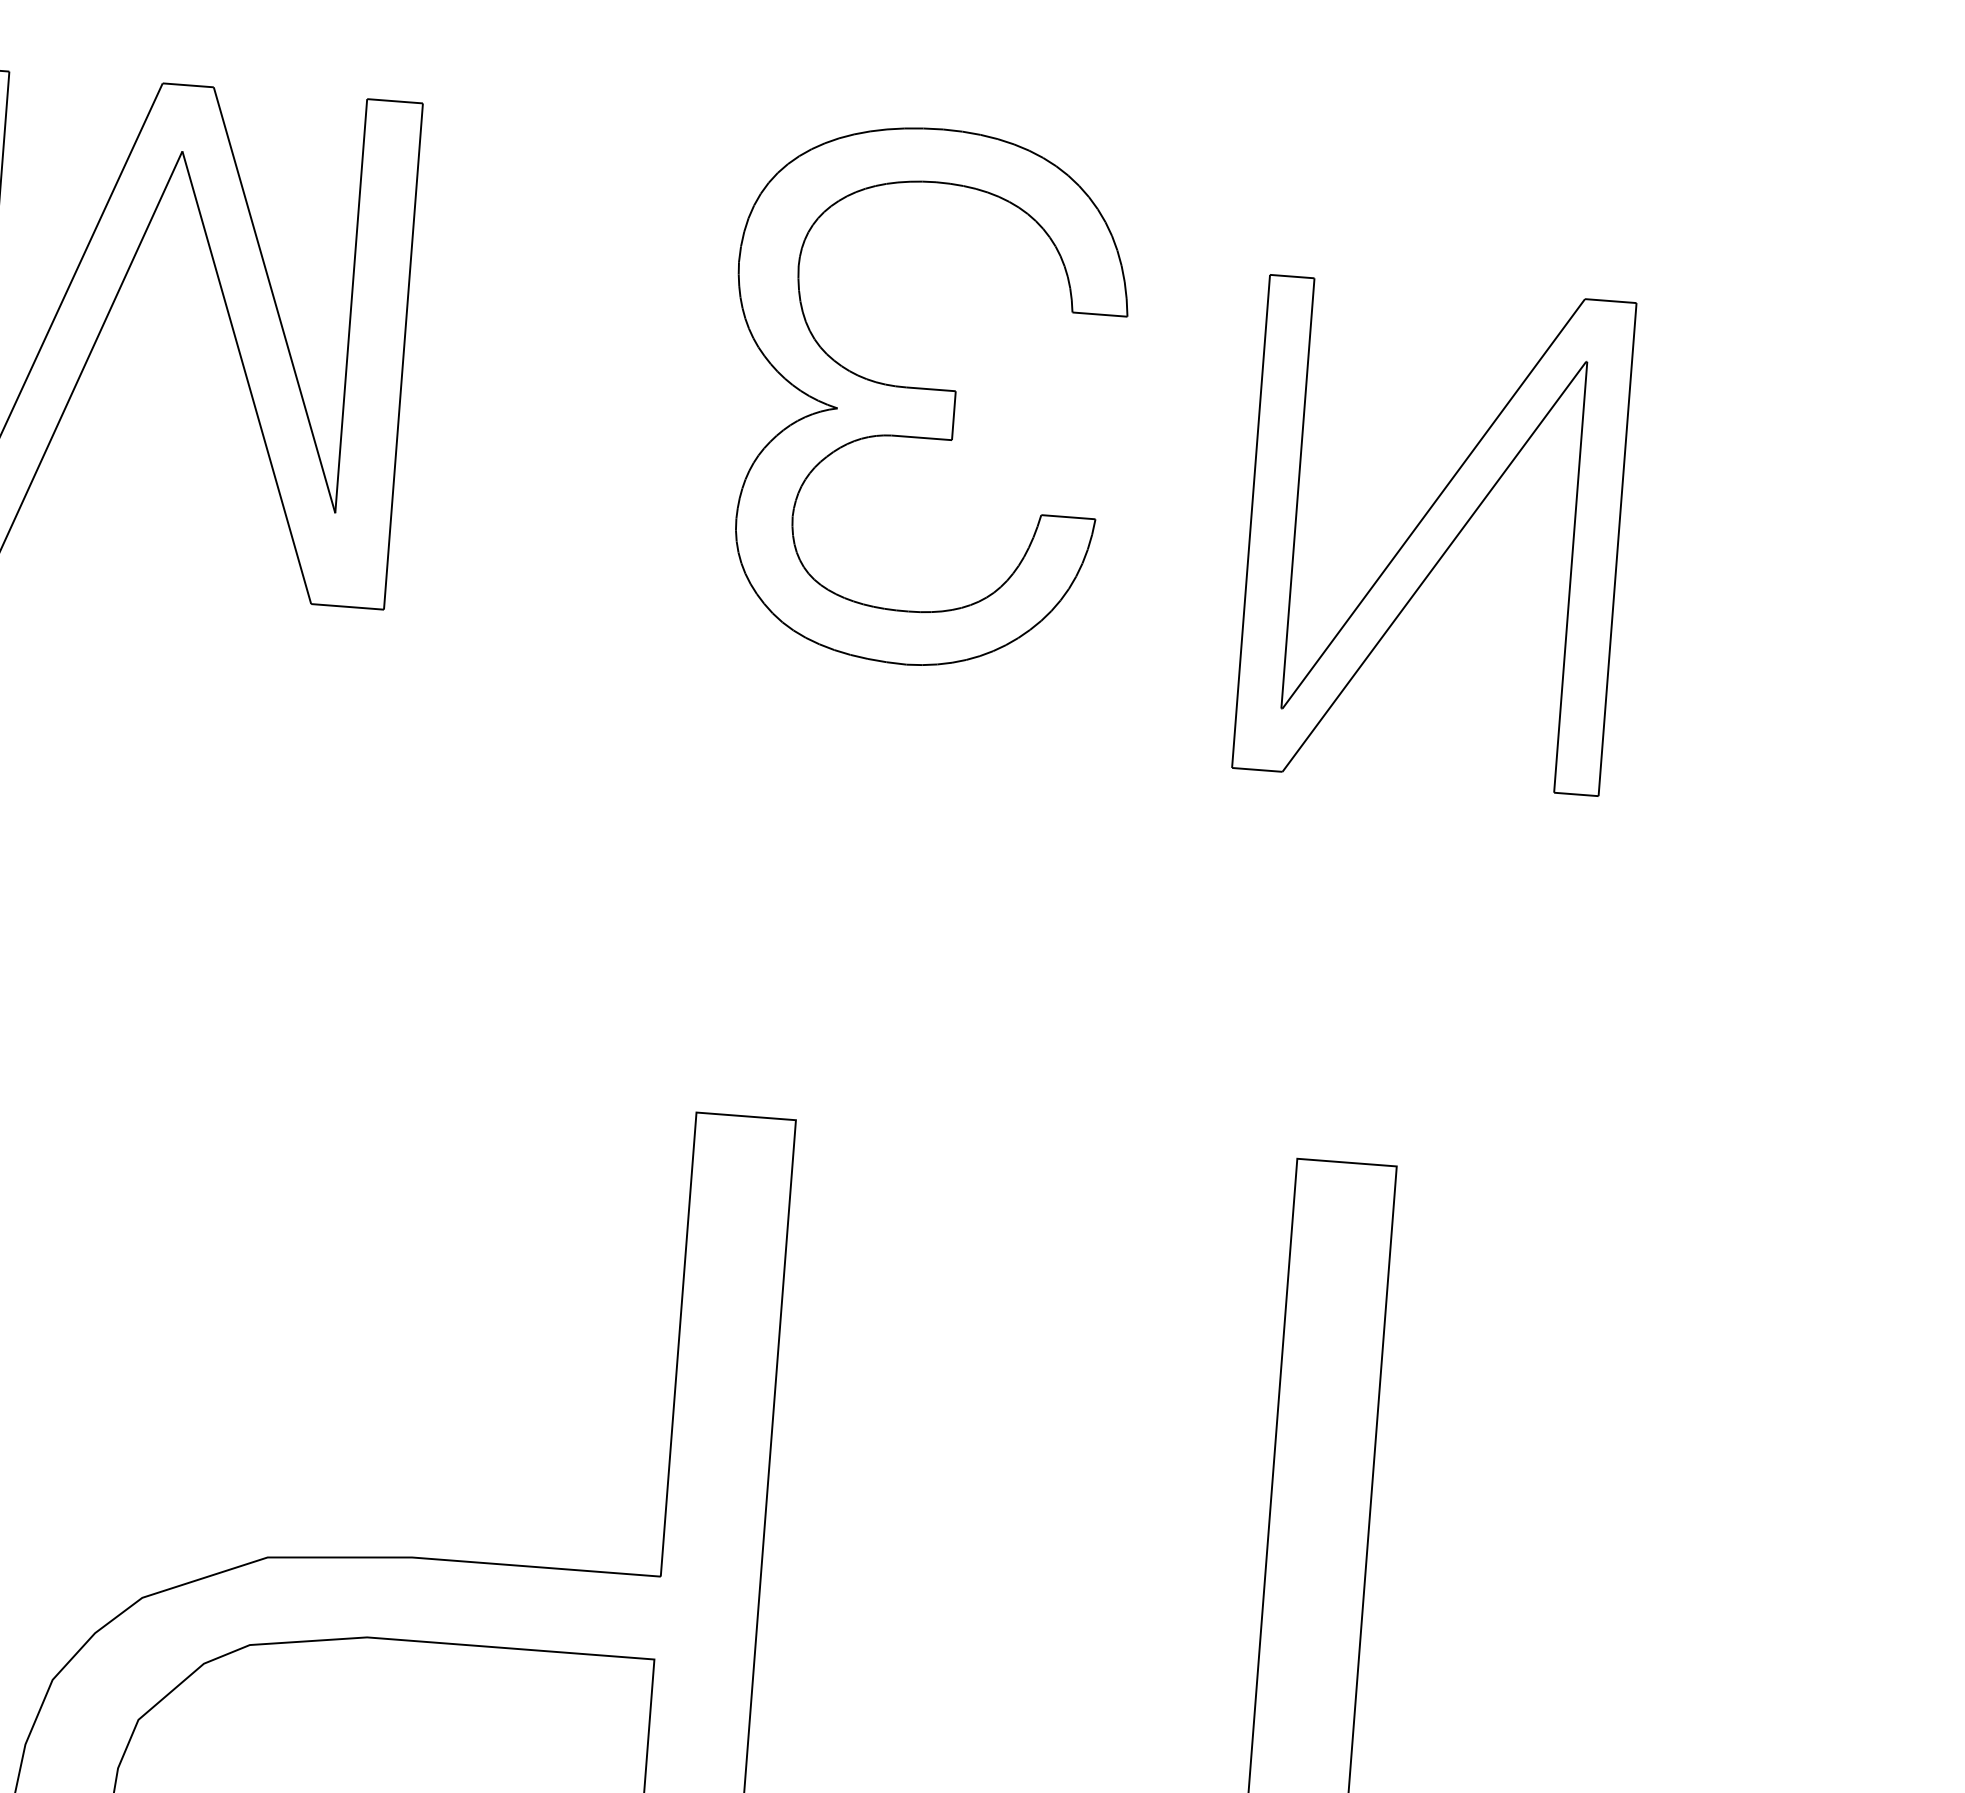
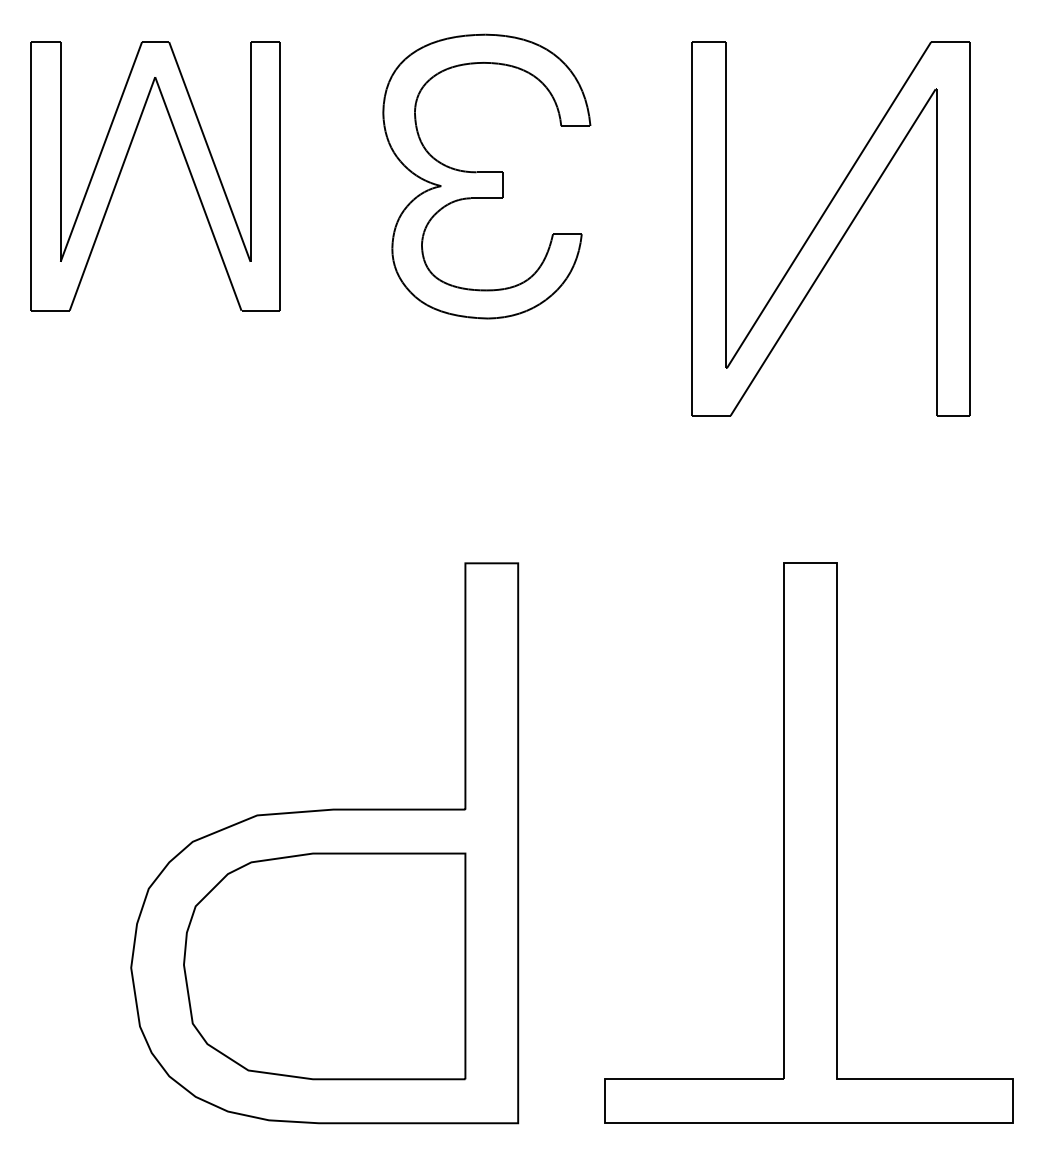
part: (924, 396) -> (486, 176), moved
part: (1433, 534) -> (830, 228), size x1.43

